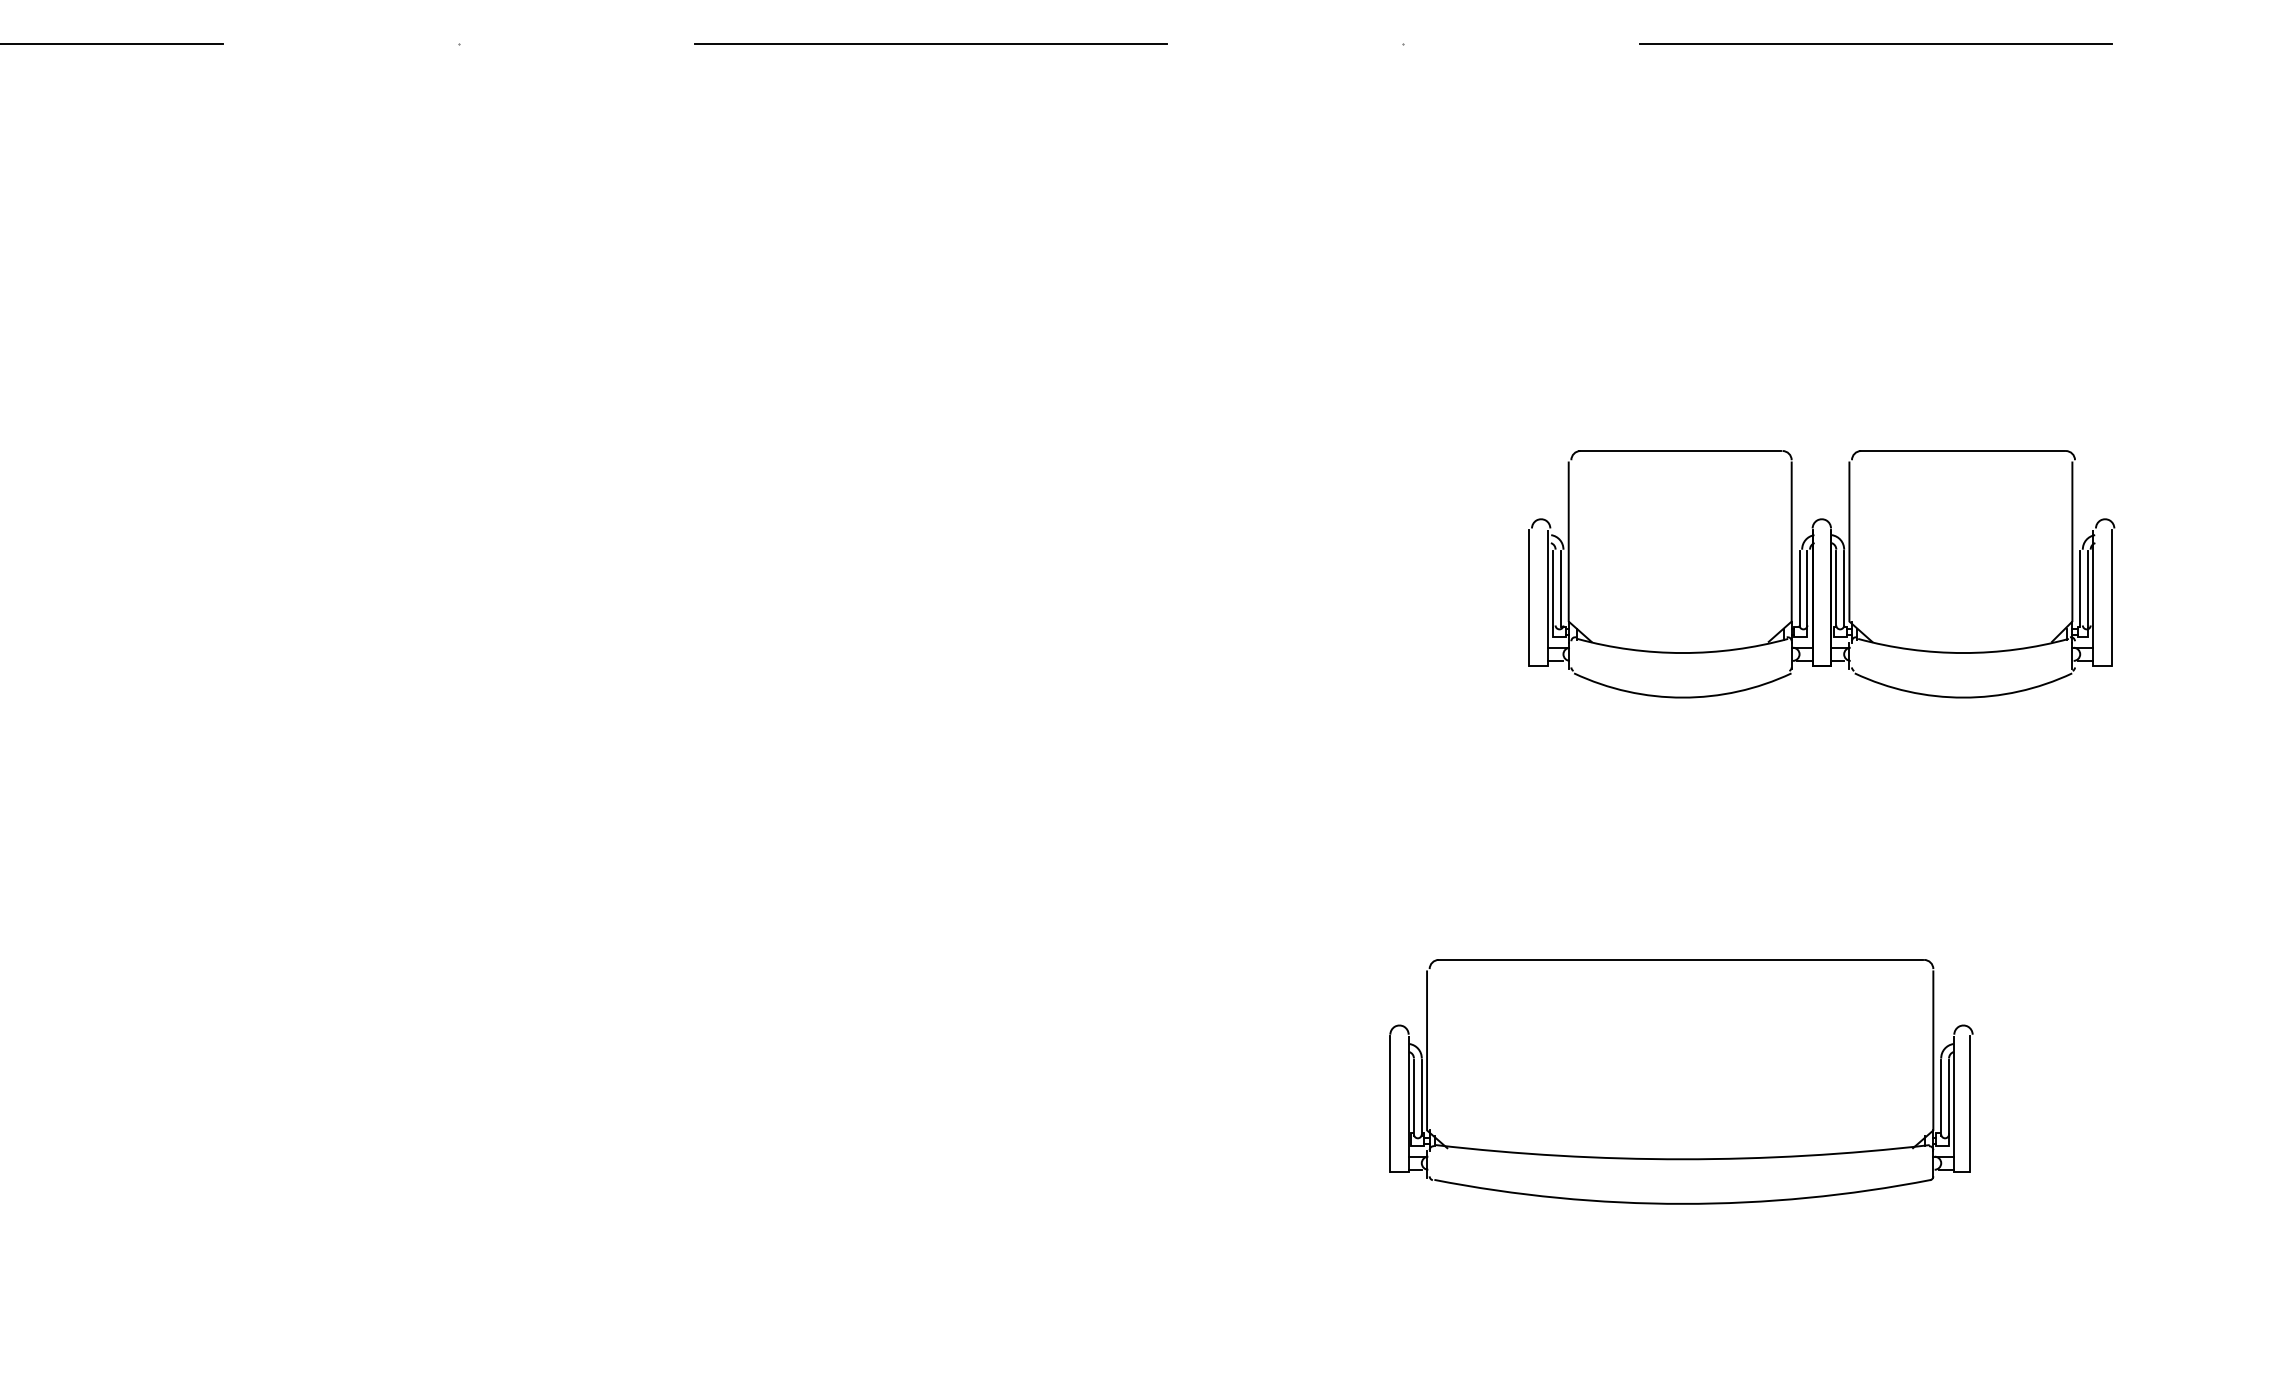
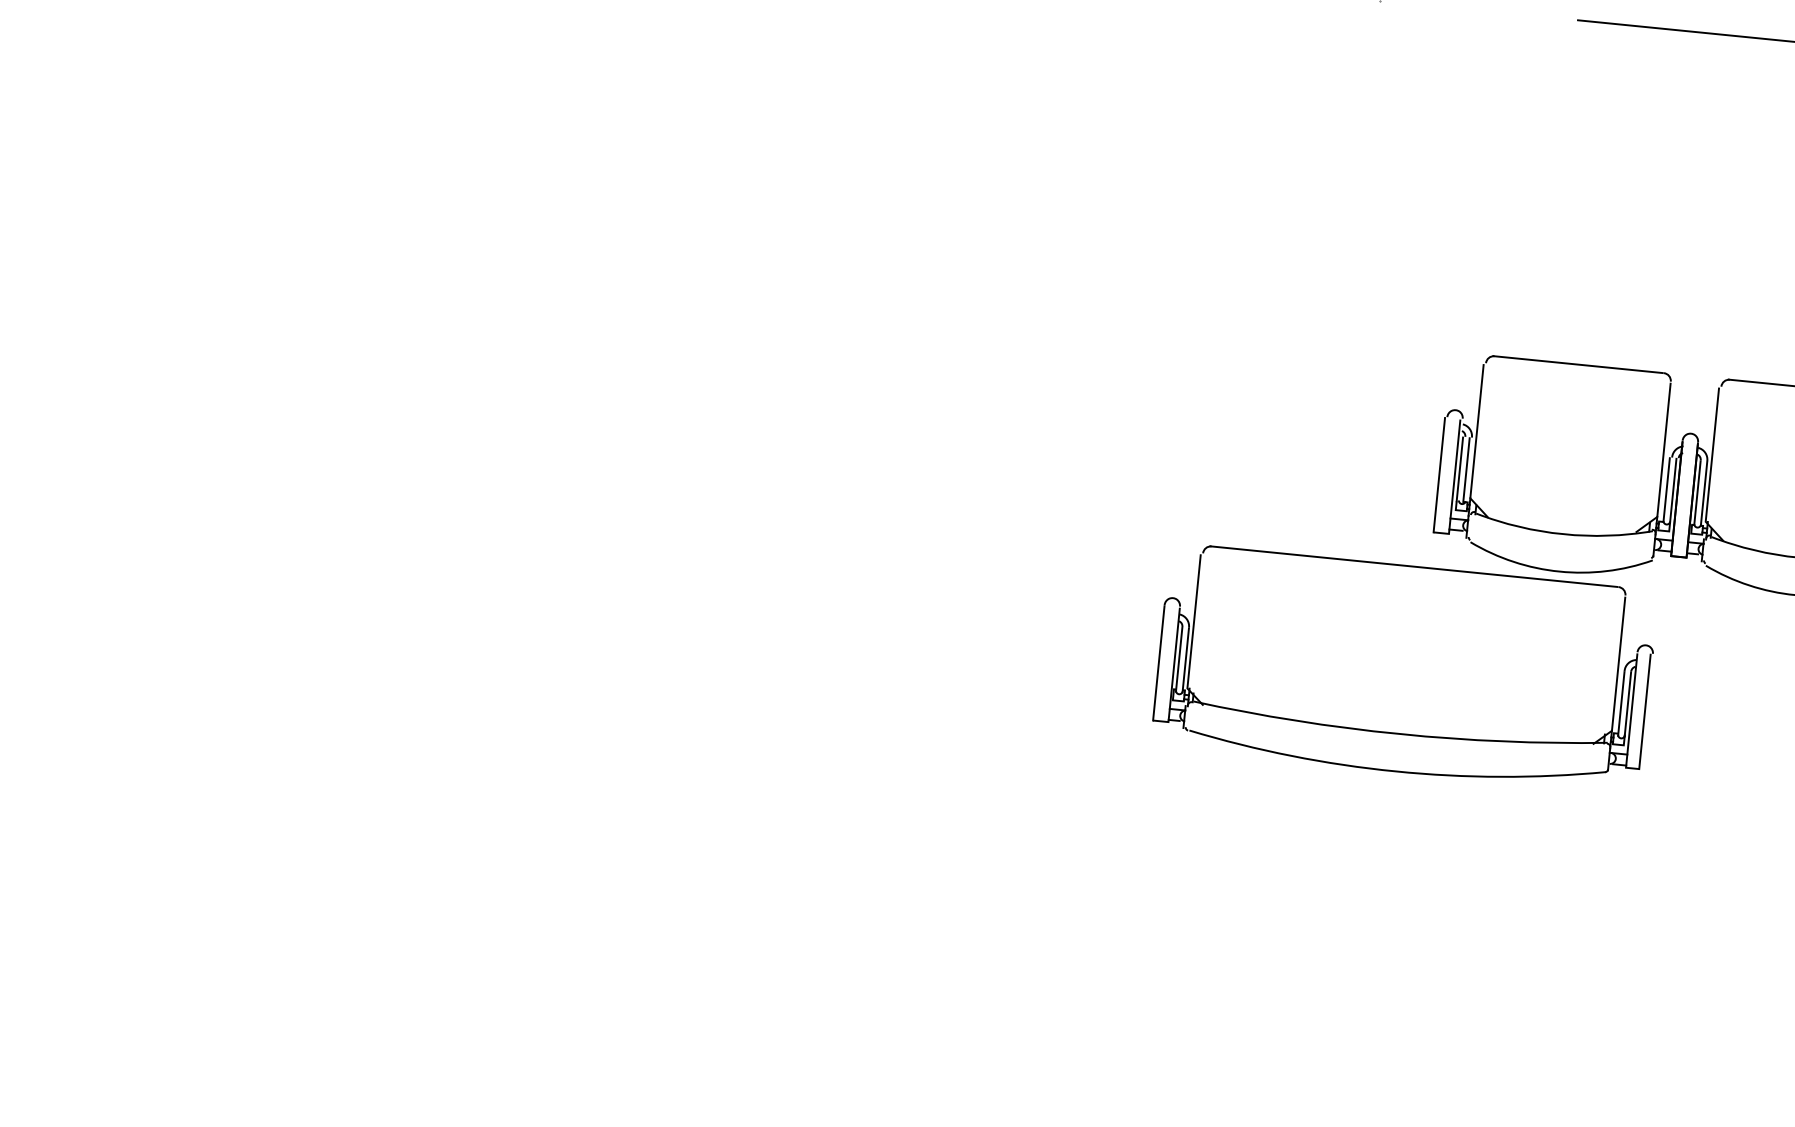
part: (1681, 1158) -> (1398, 733), moved

